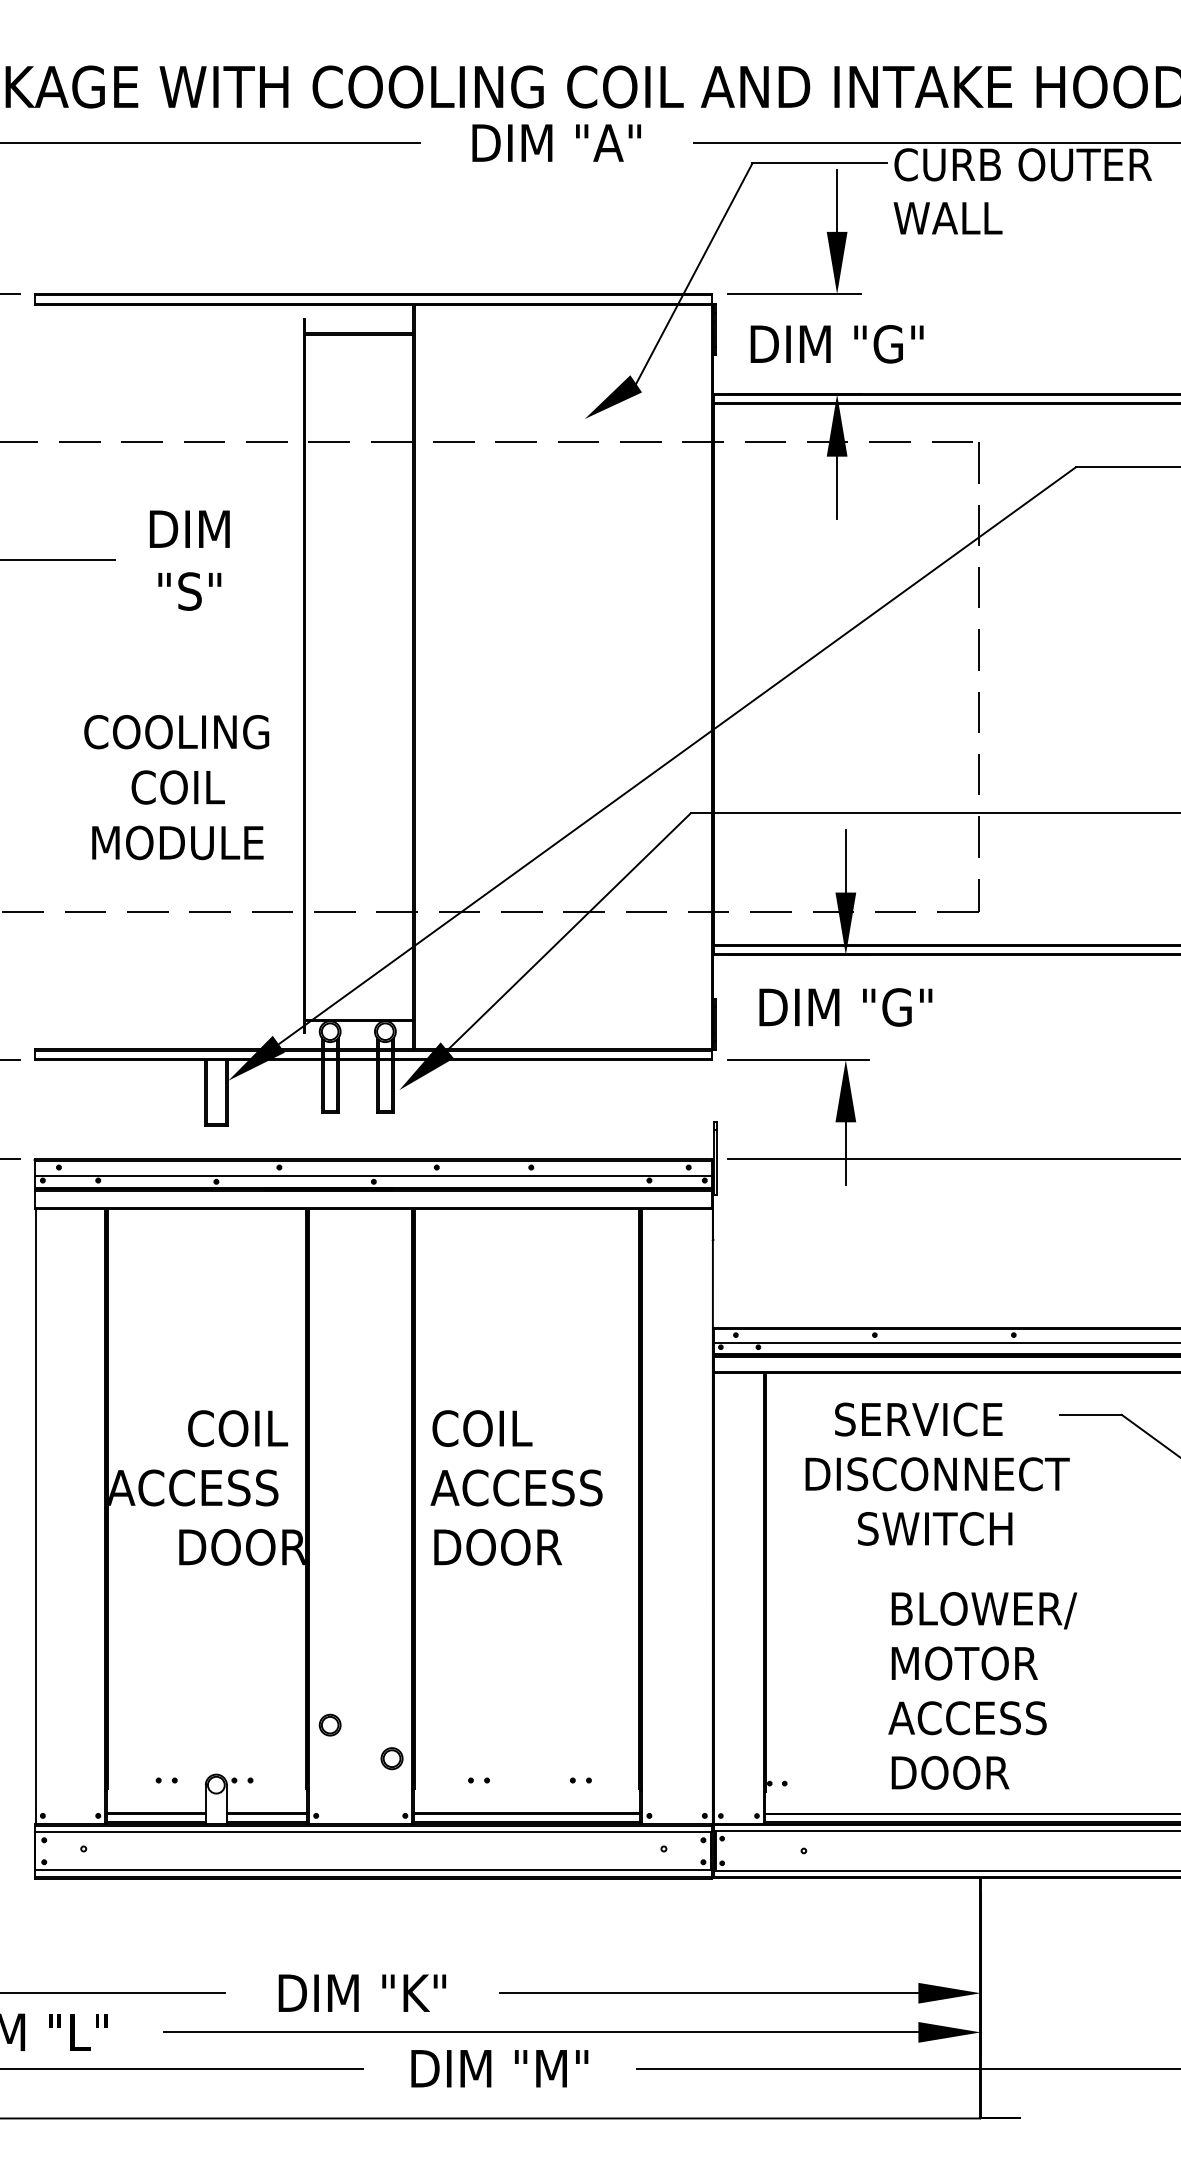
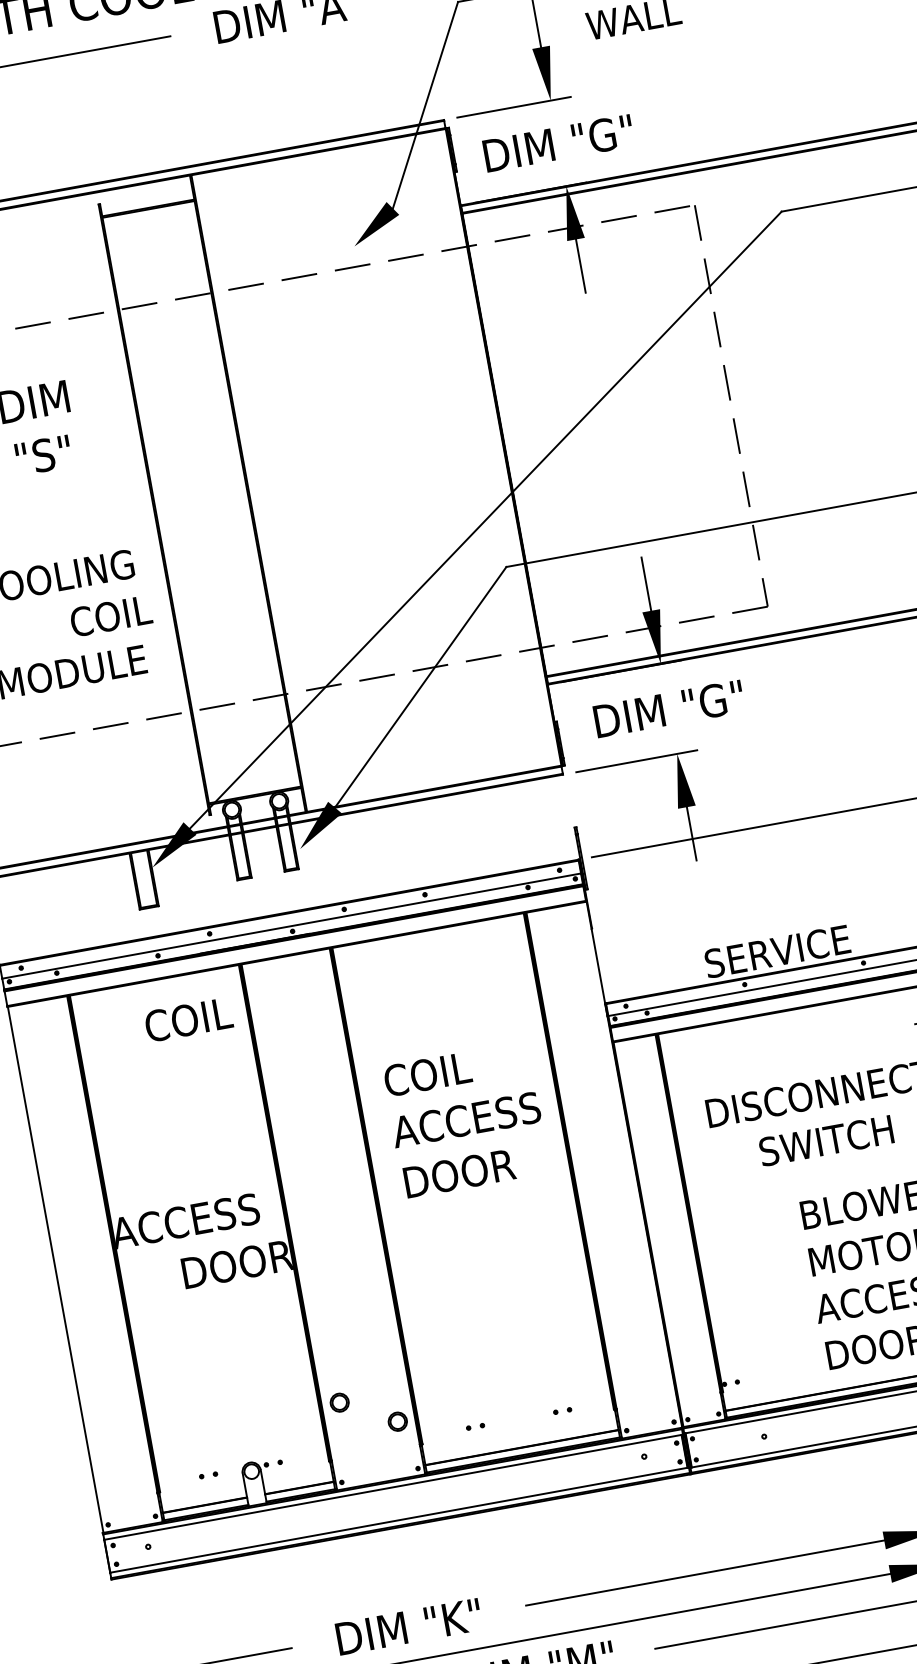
text: (177, 787) -> (110, 616), moved
text: (918, 1419) -> (777, 951), moved
text: (238, 1428) -> (189, 1019), moved
text: (516, 1487) -> (466, 1119), moved

